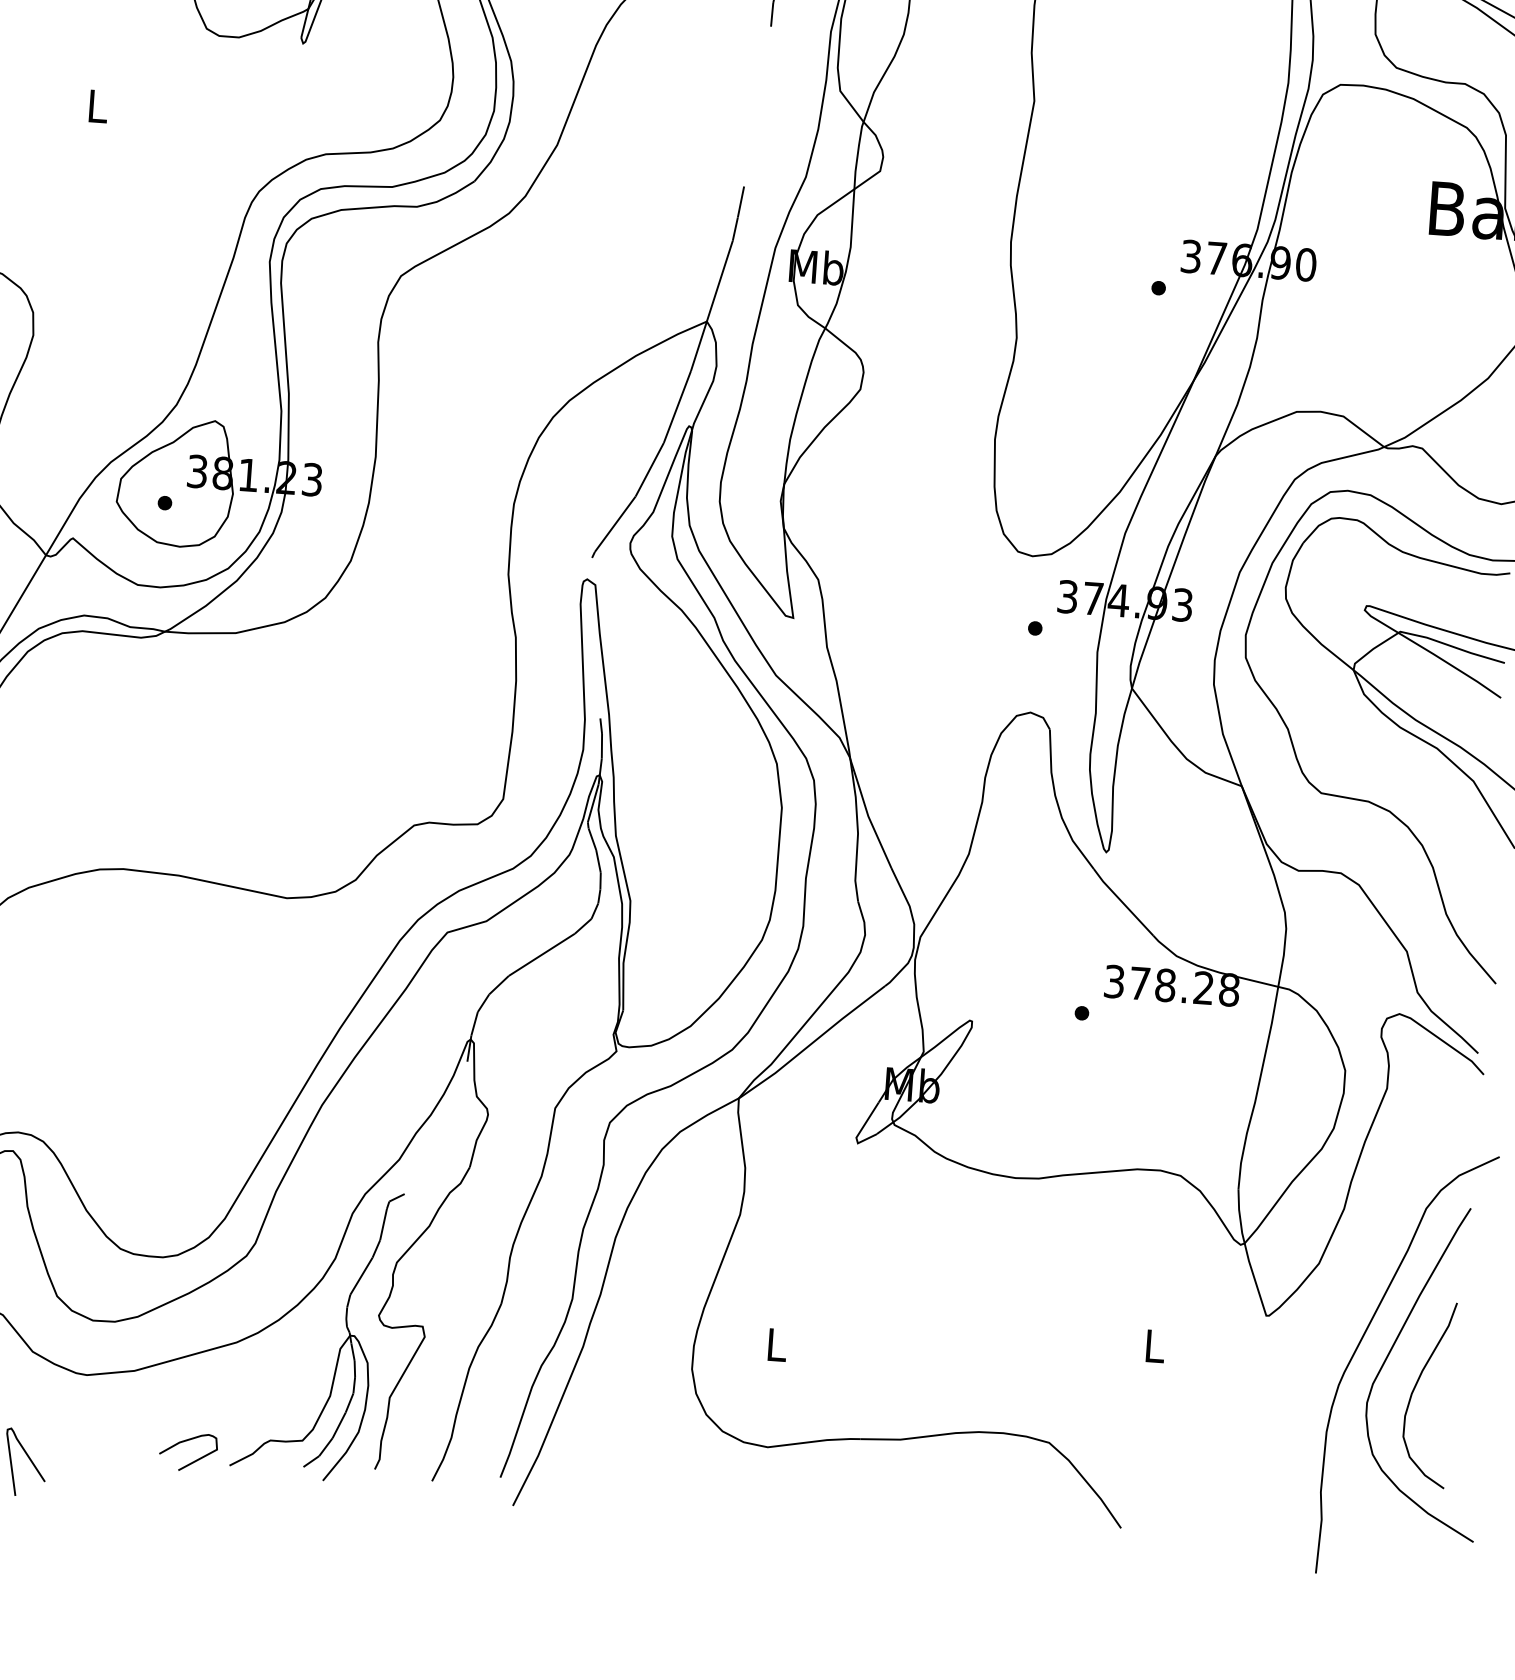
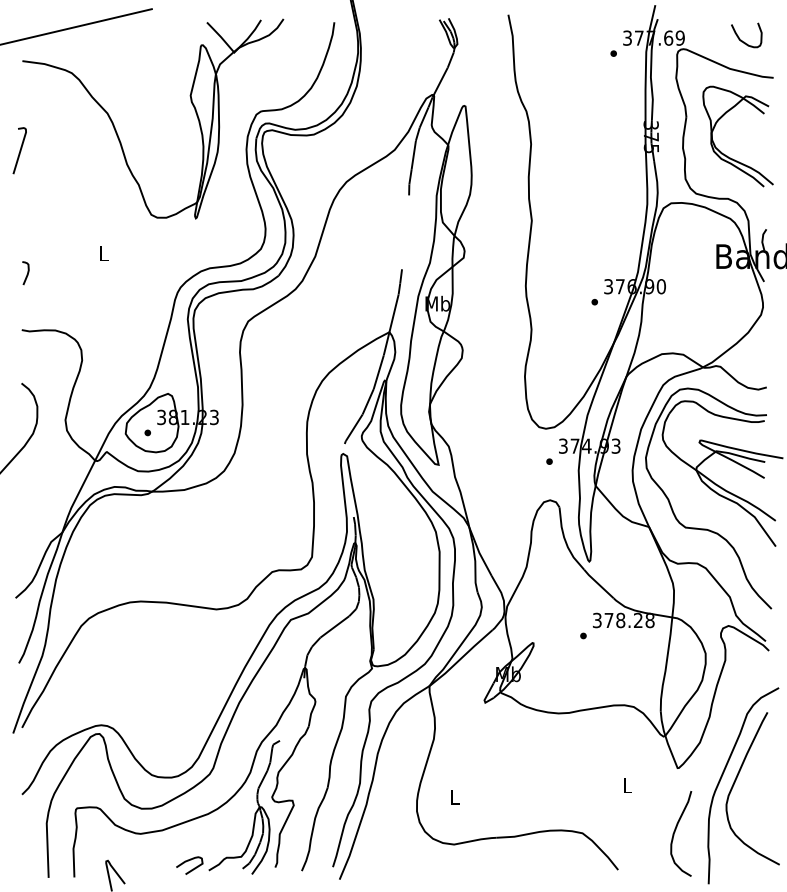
curve: (1416, 1390) -> (675, 832), moved

